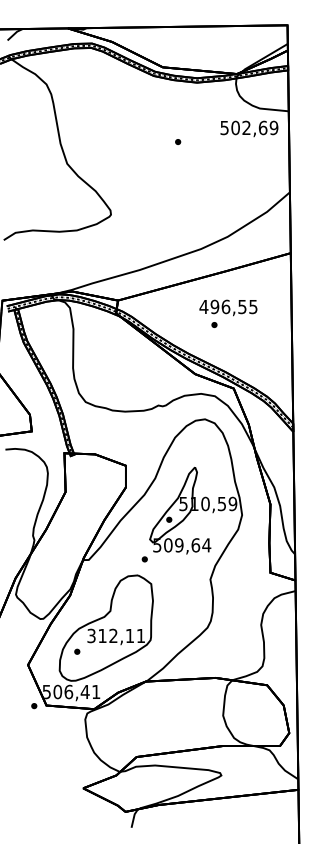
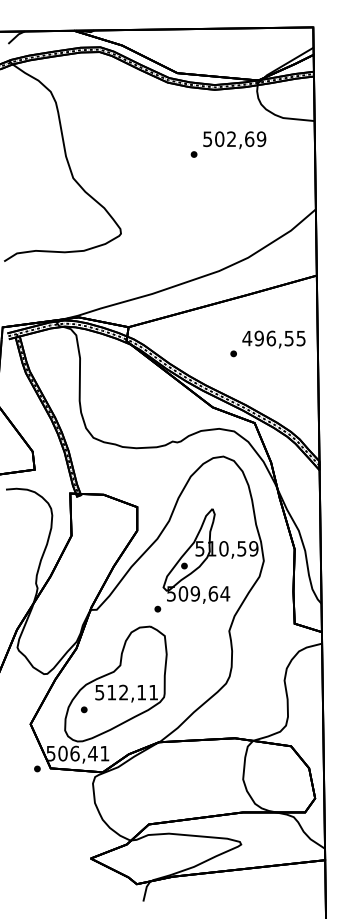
text: (249, 128) -> (234, 139), moved
text: (228, 307) -> (274, 339), moved
text: (91, 635) -> (99, 692), 312,11 -> 512,11

